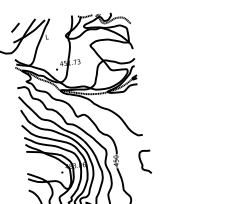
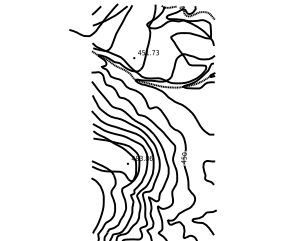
curve: (143, 164) -> (206, 174), moved

